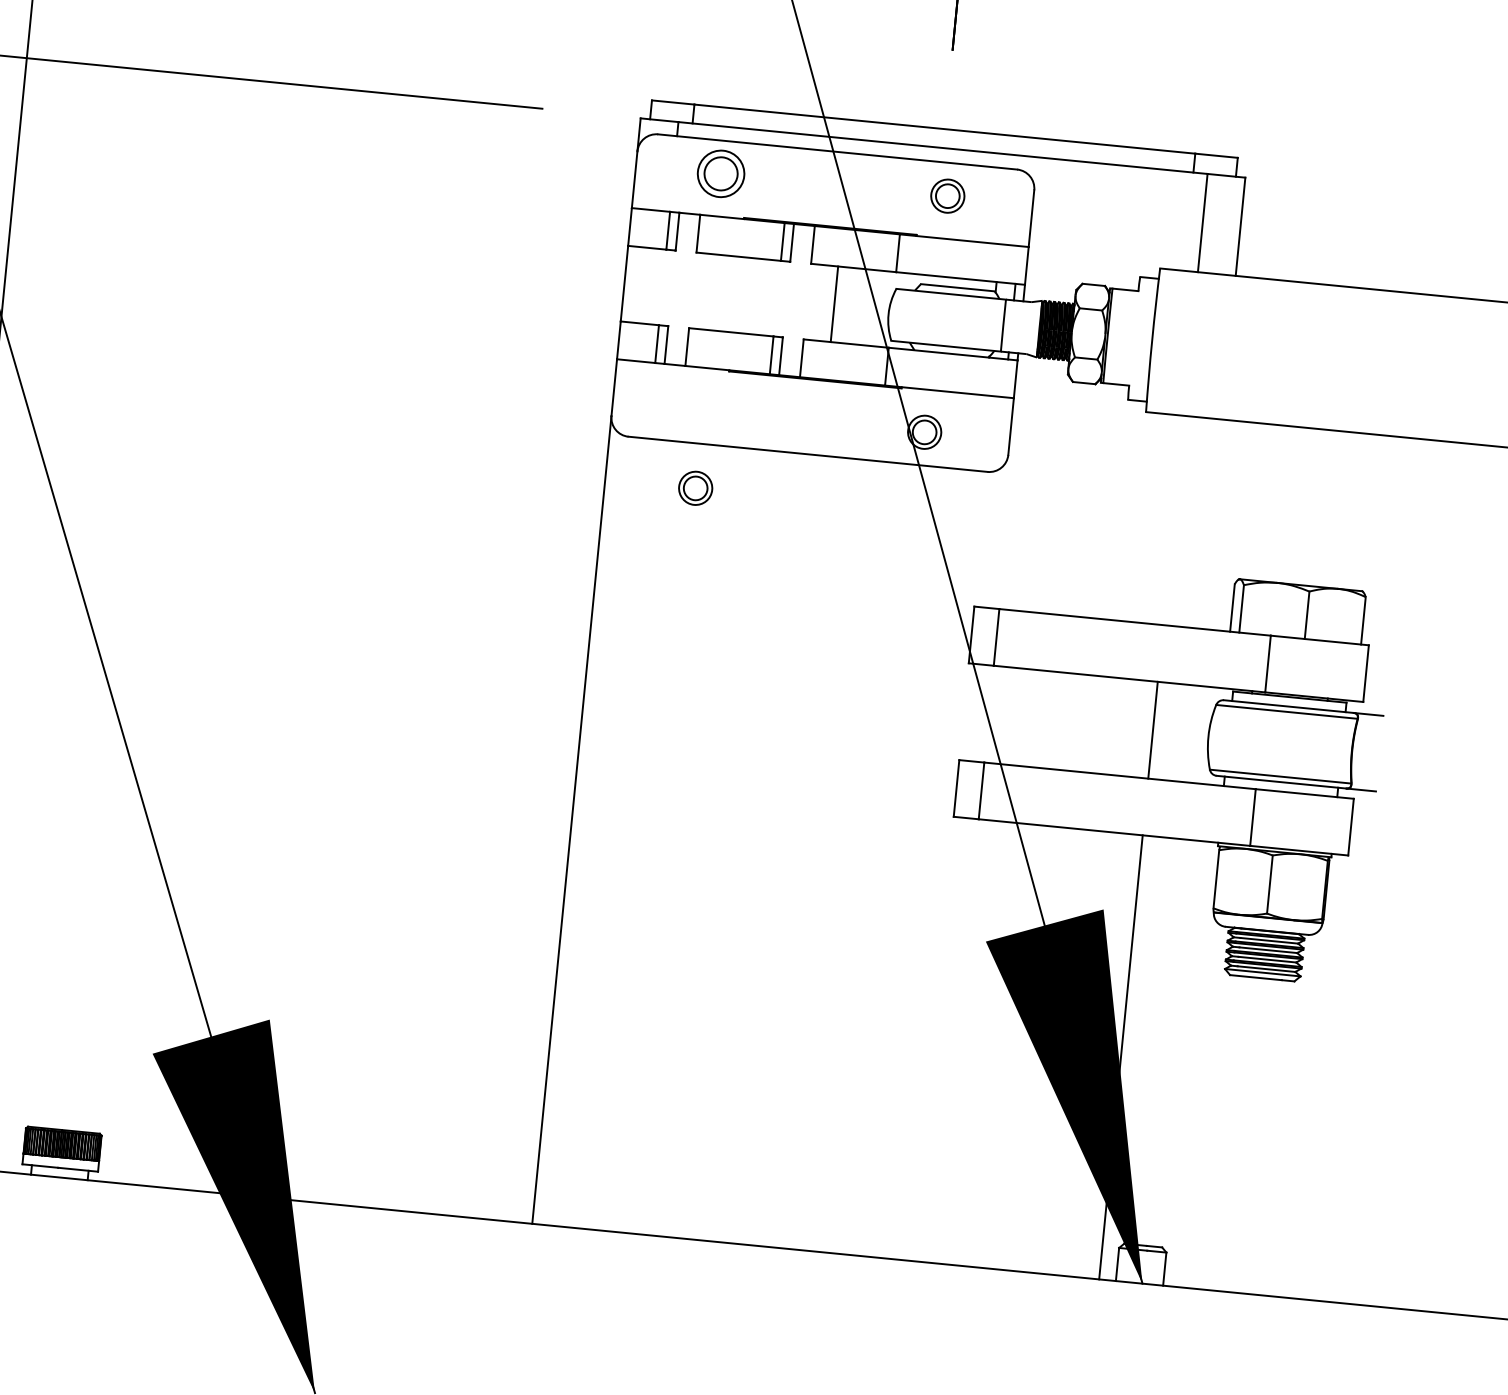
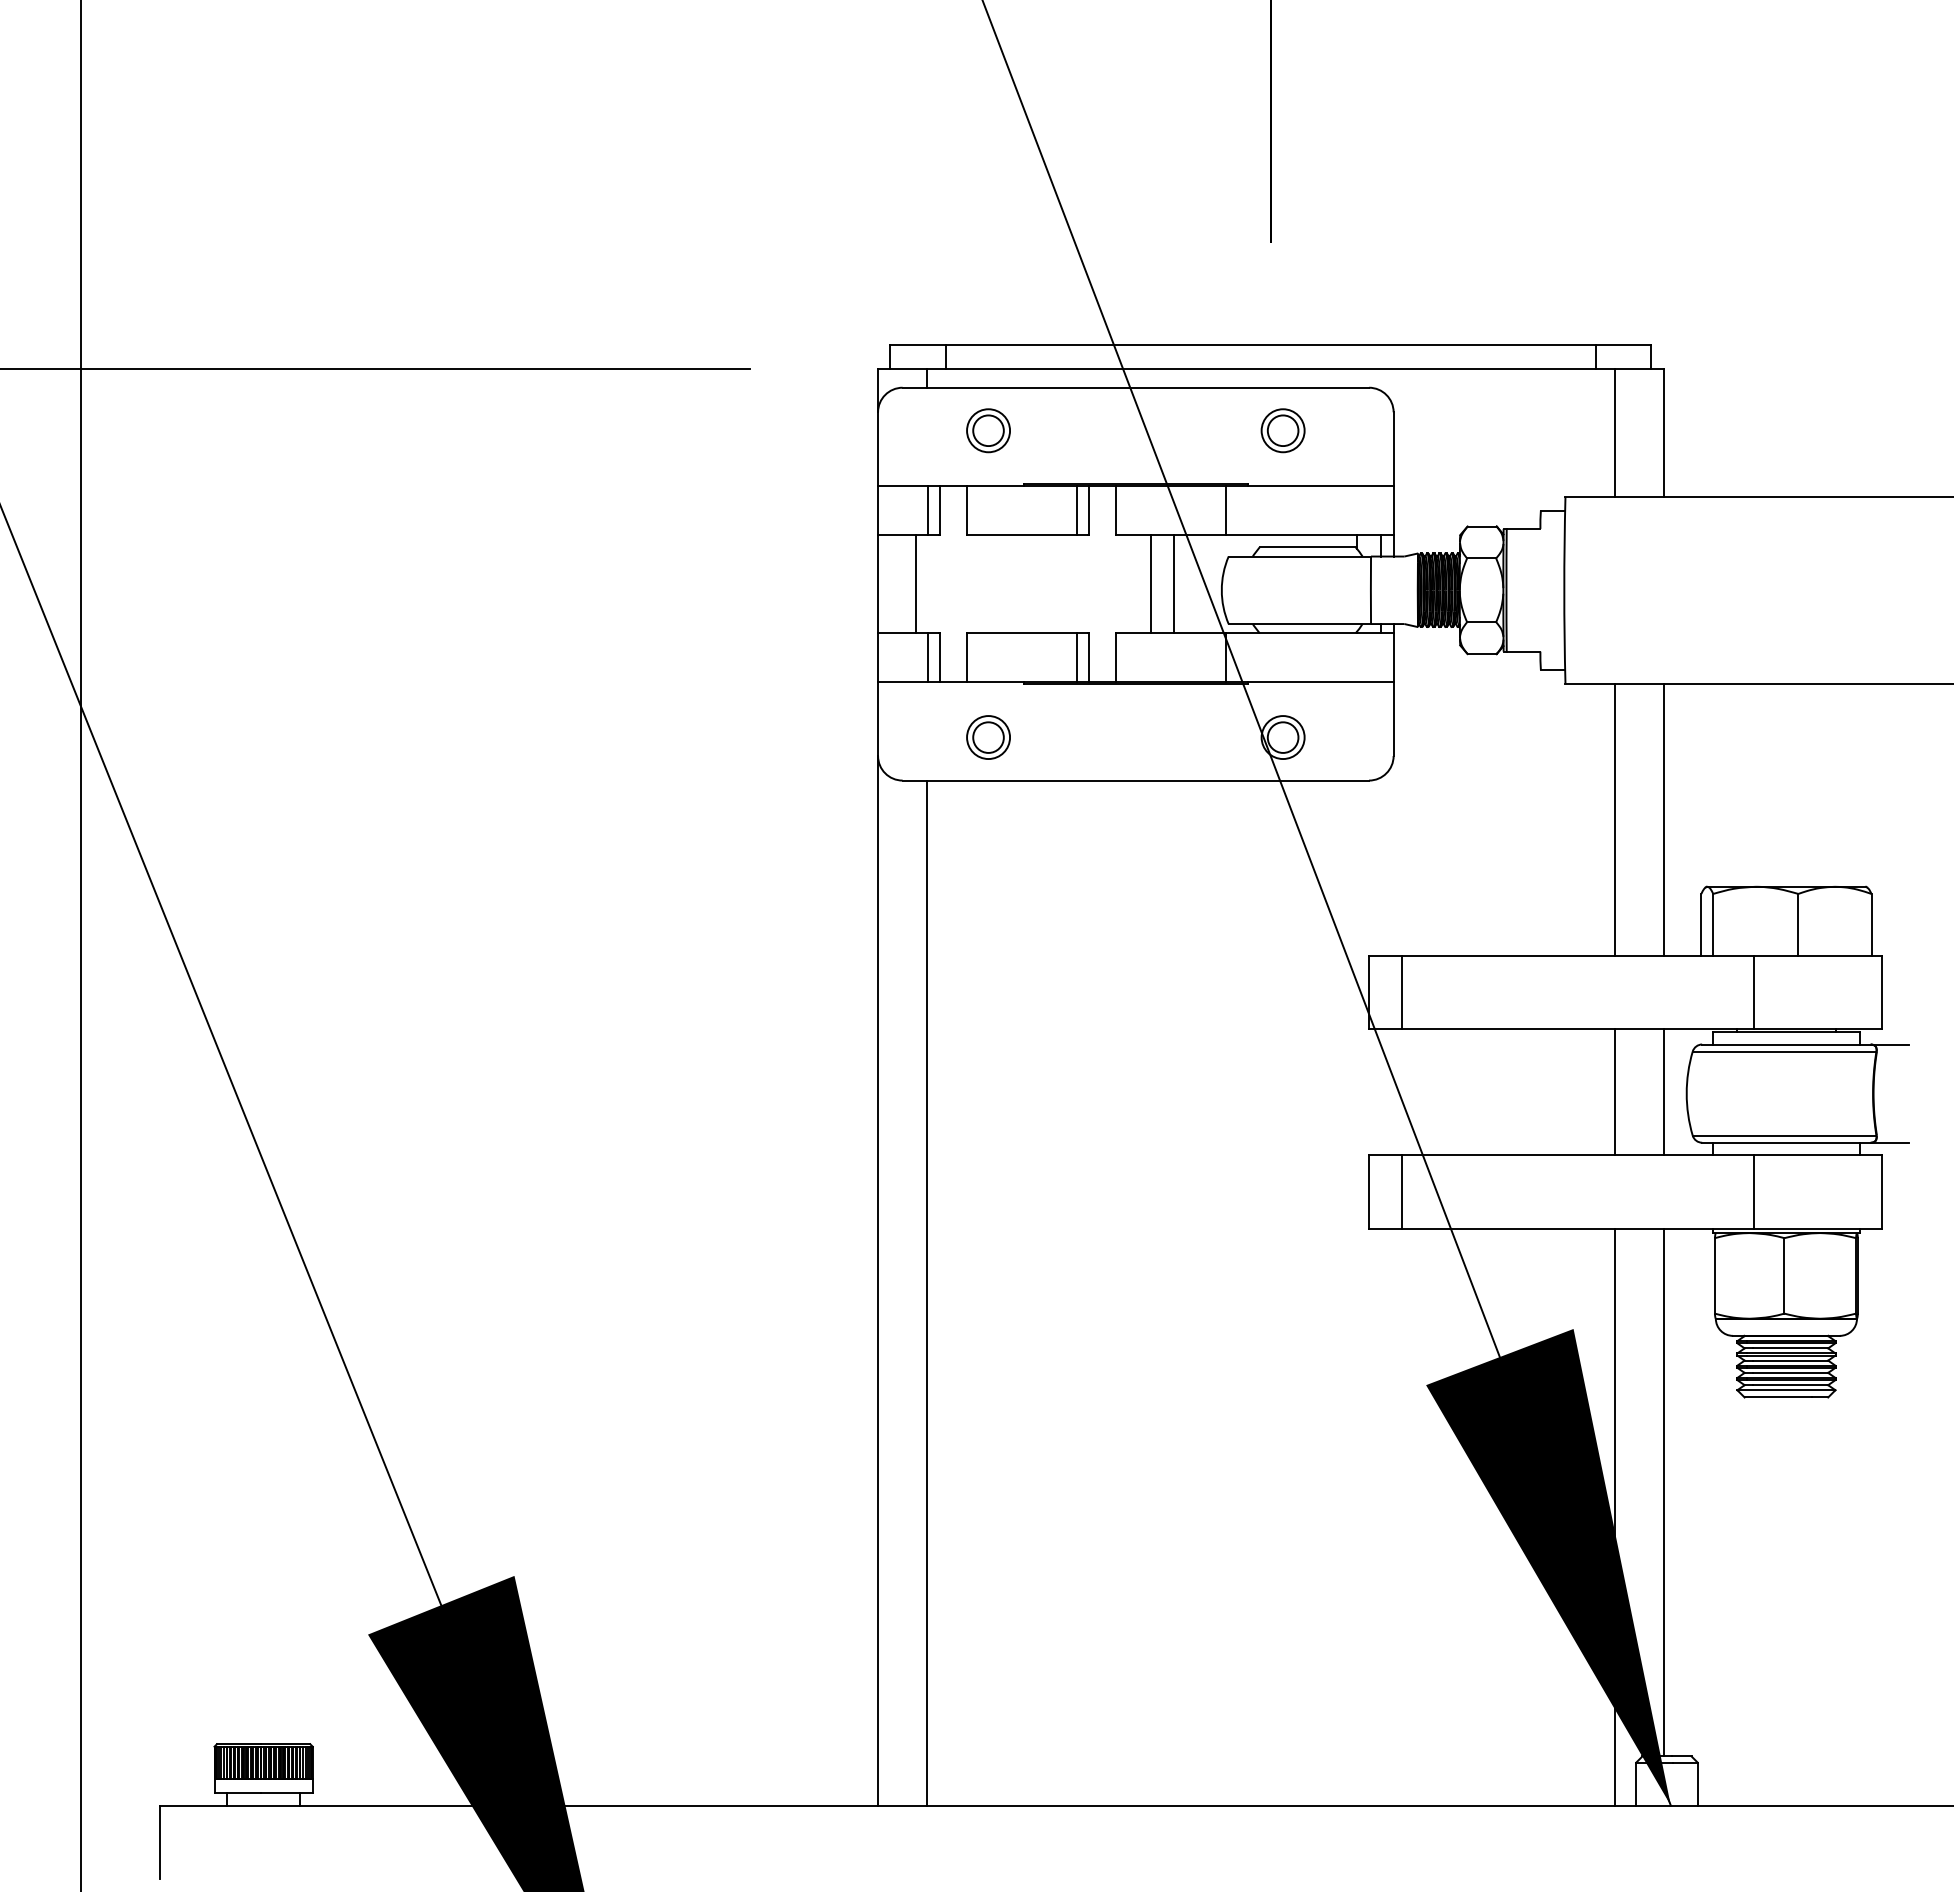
part: (721, 173) -> (988, 430), size x0.71
line: (653, 286) -> (915, 584), added
line: (852, 306) -> (1174, 584), added
part: (695, 488) -> (988, 737), moved
line: (1173, 520) -> (1614, 819), added
line: (1211, 524) -> (1663, 819), added
line: (1190, 733) -> (1663, 1091), added
line: (609, 832) -> (927, 1292), added
line: (1160, 1042) -> (1663, 1492), added

